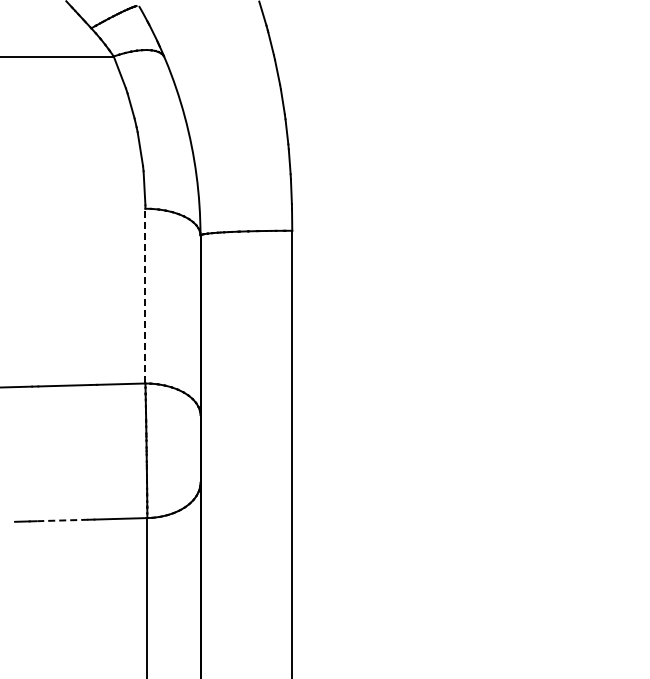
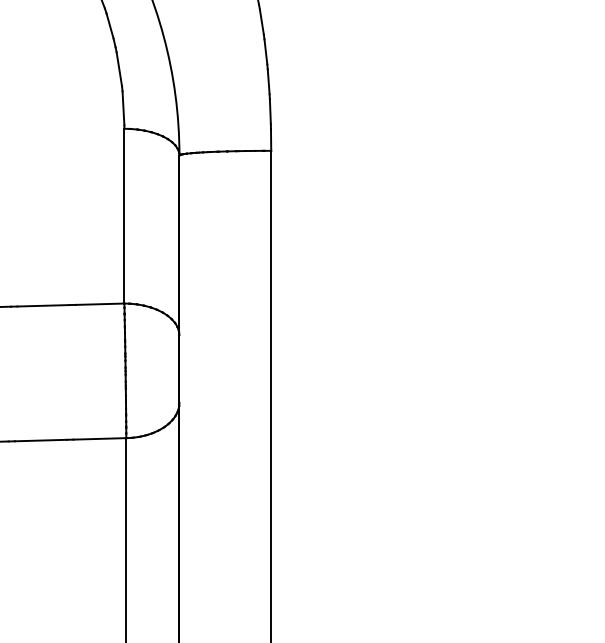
line: (145, 295) -> (124, 215), dashed -> solid
line: (61, 520) -> (40, 440), dashed -> solid

